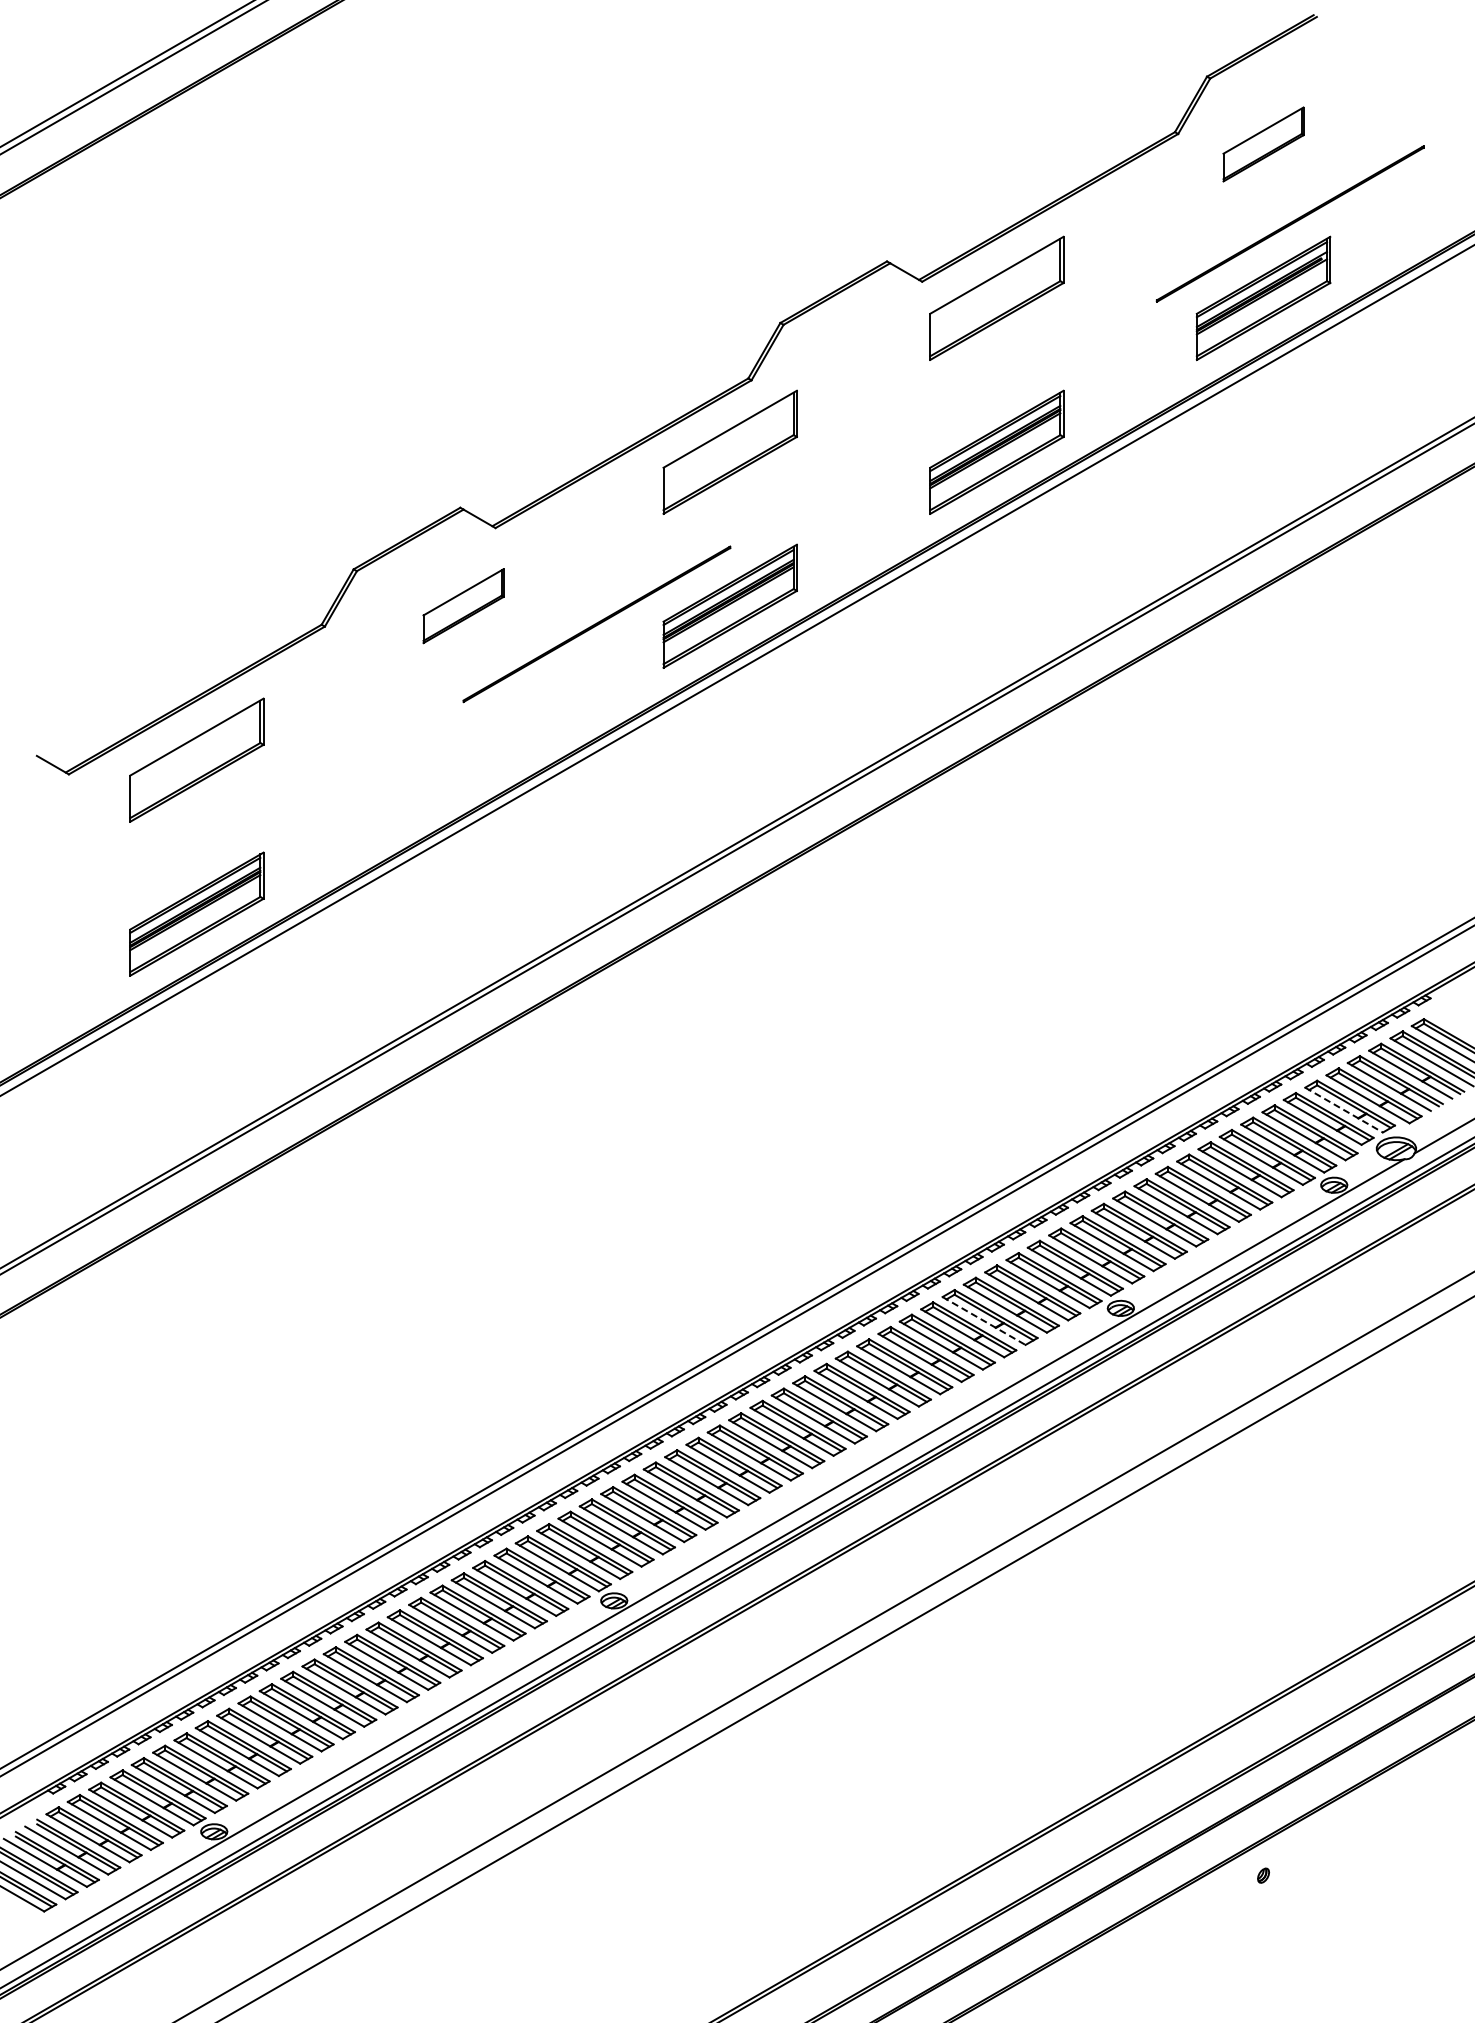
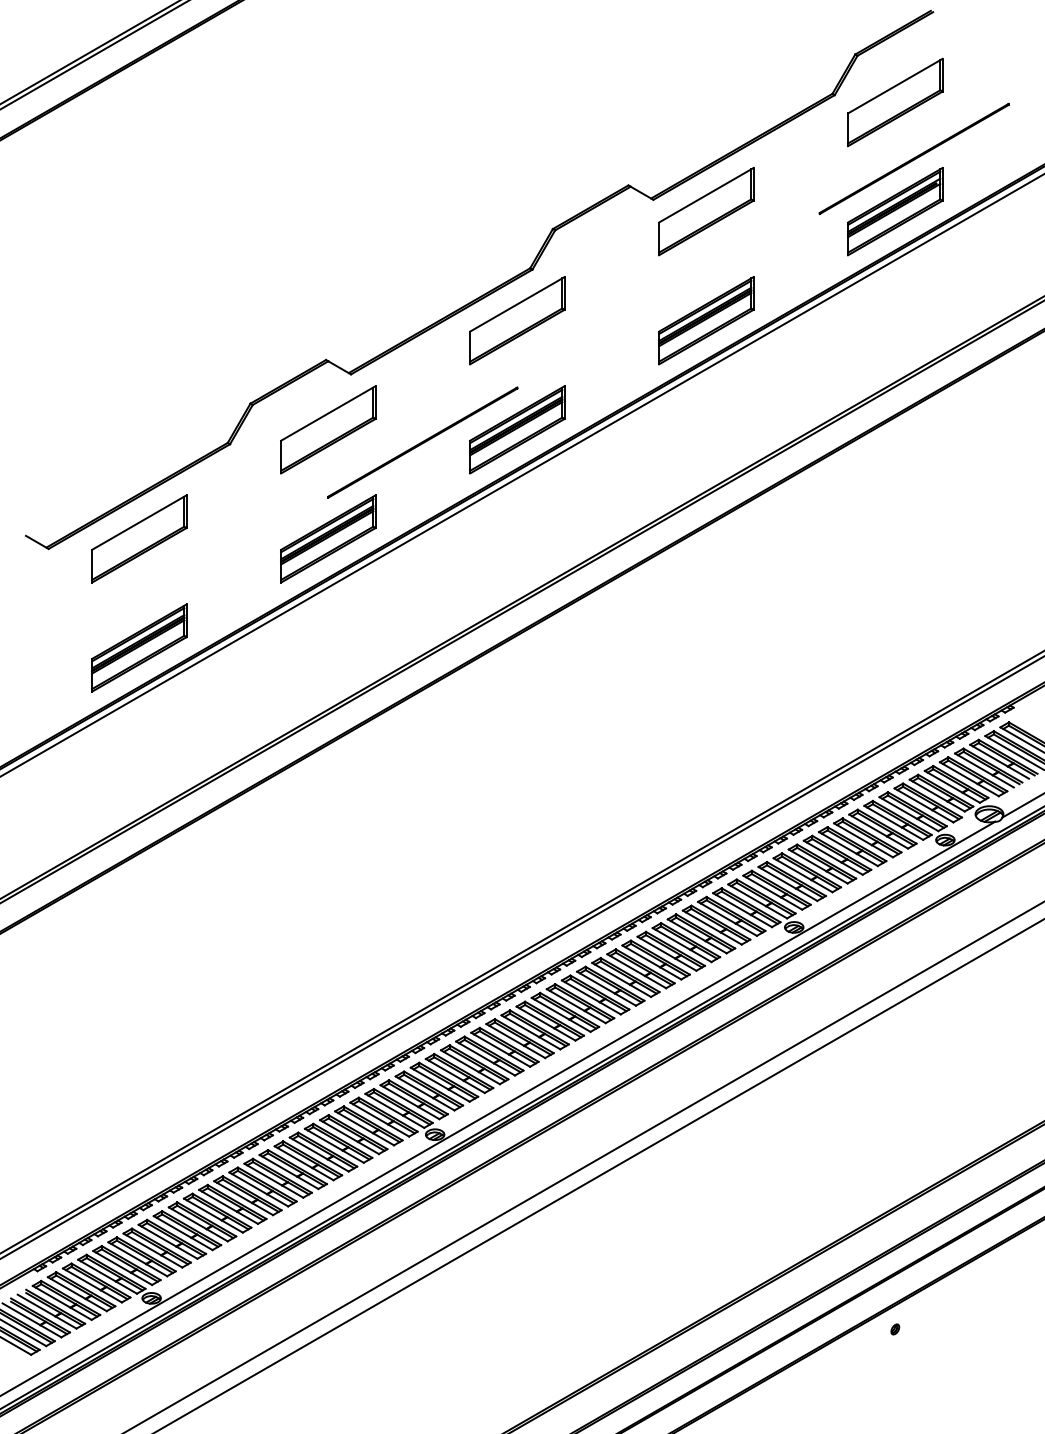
part: (1263, 144) -> (895, 102), size x1.67
part: (463, 605) -> (328, 429), size x1.67
part: (463, 759) -> (328, 538), added
line: (1344, 1110) -> (952, 787), dashed -> solid
line: (984, 1321) -> (697, 936), dashed -> solid

